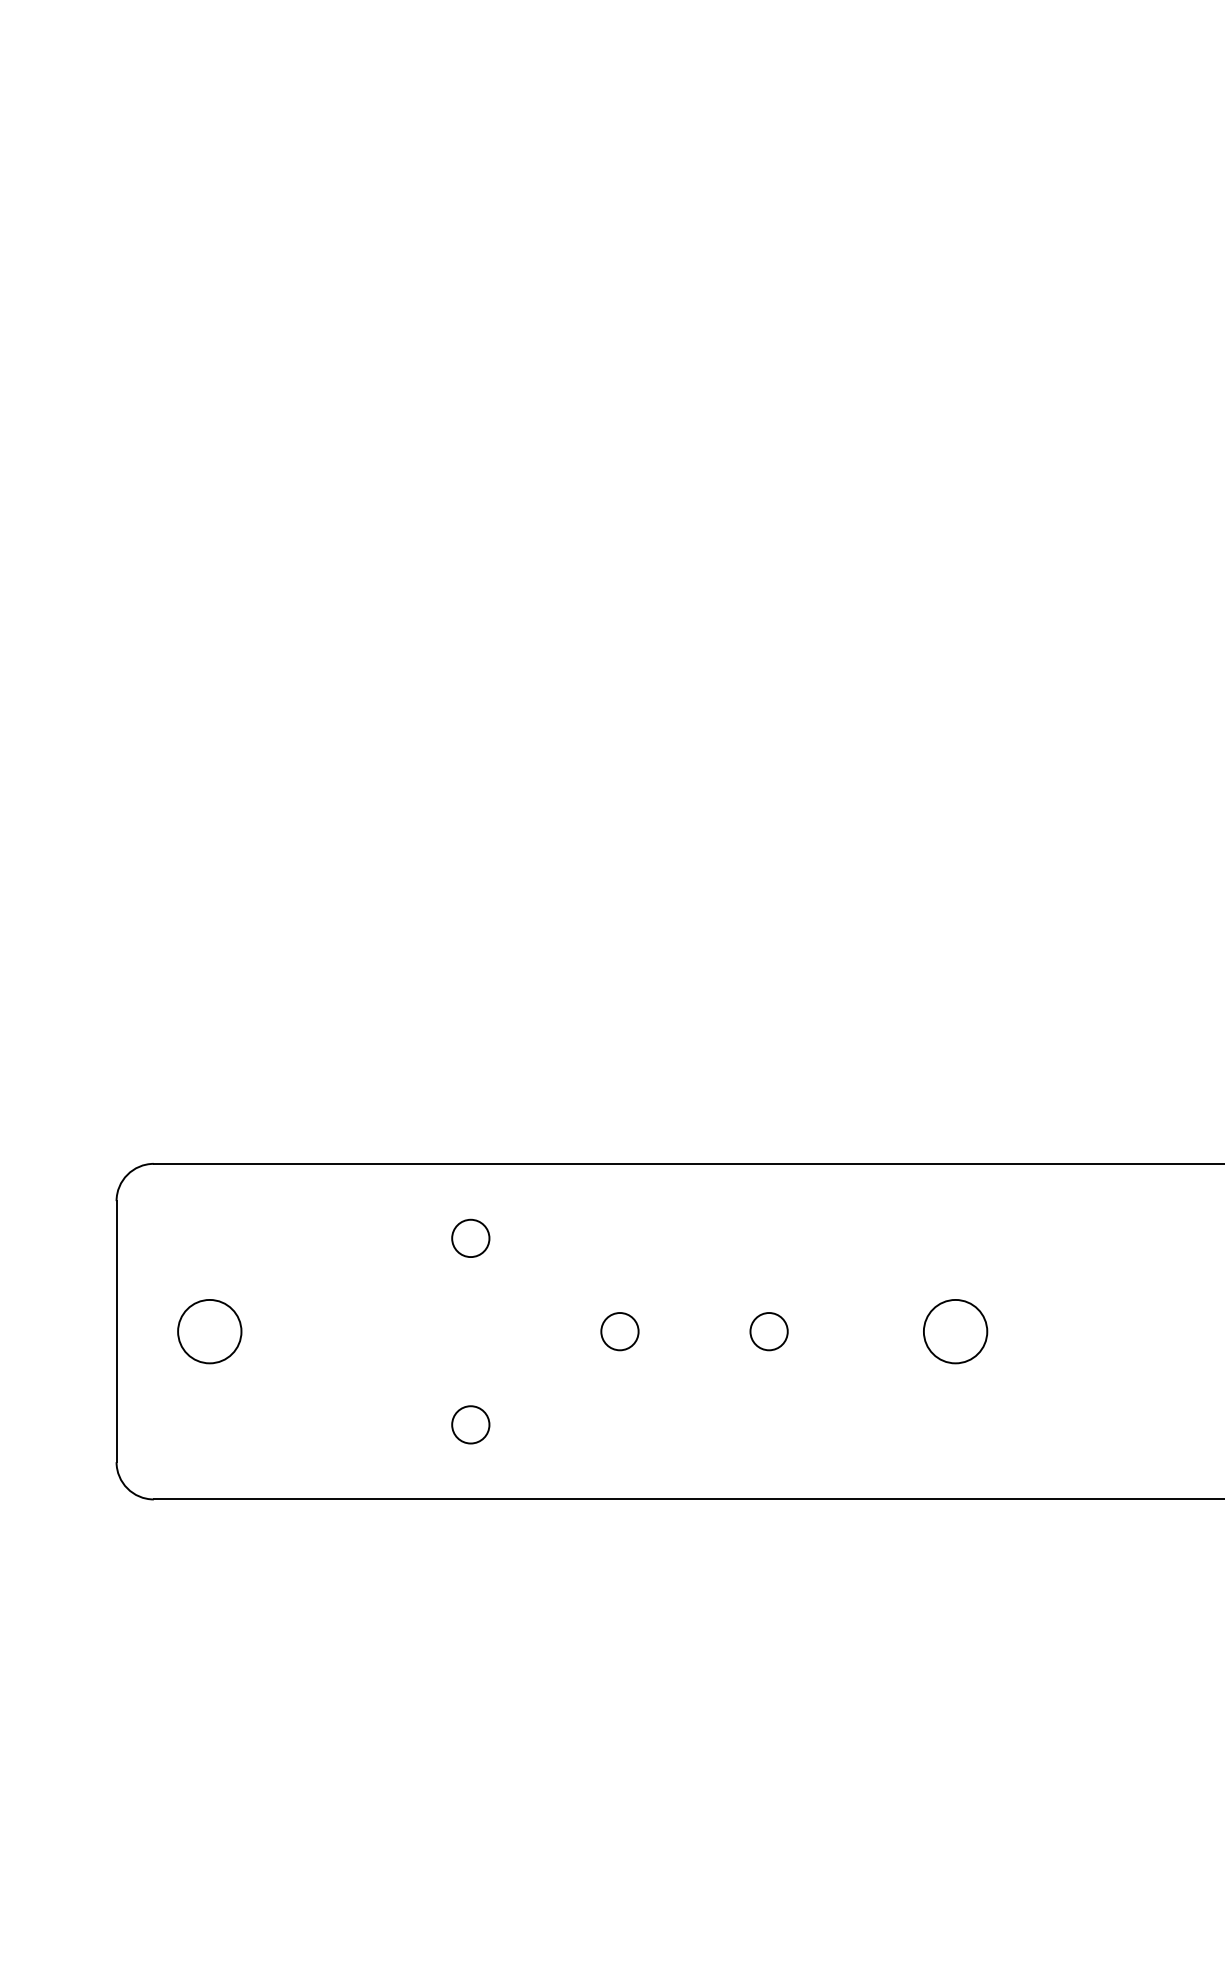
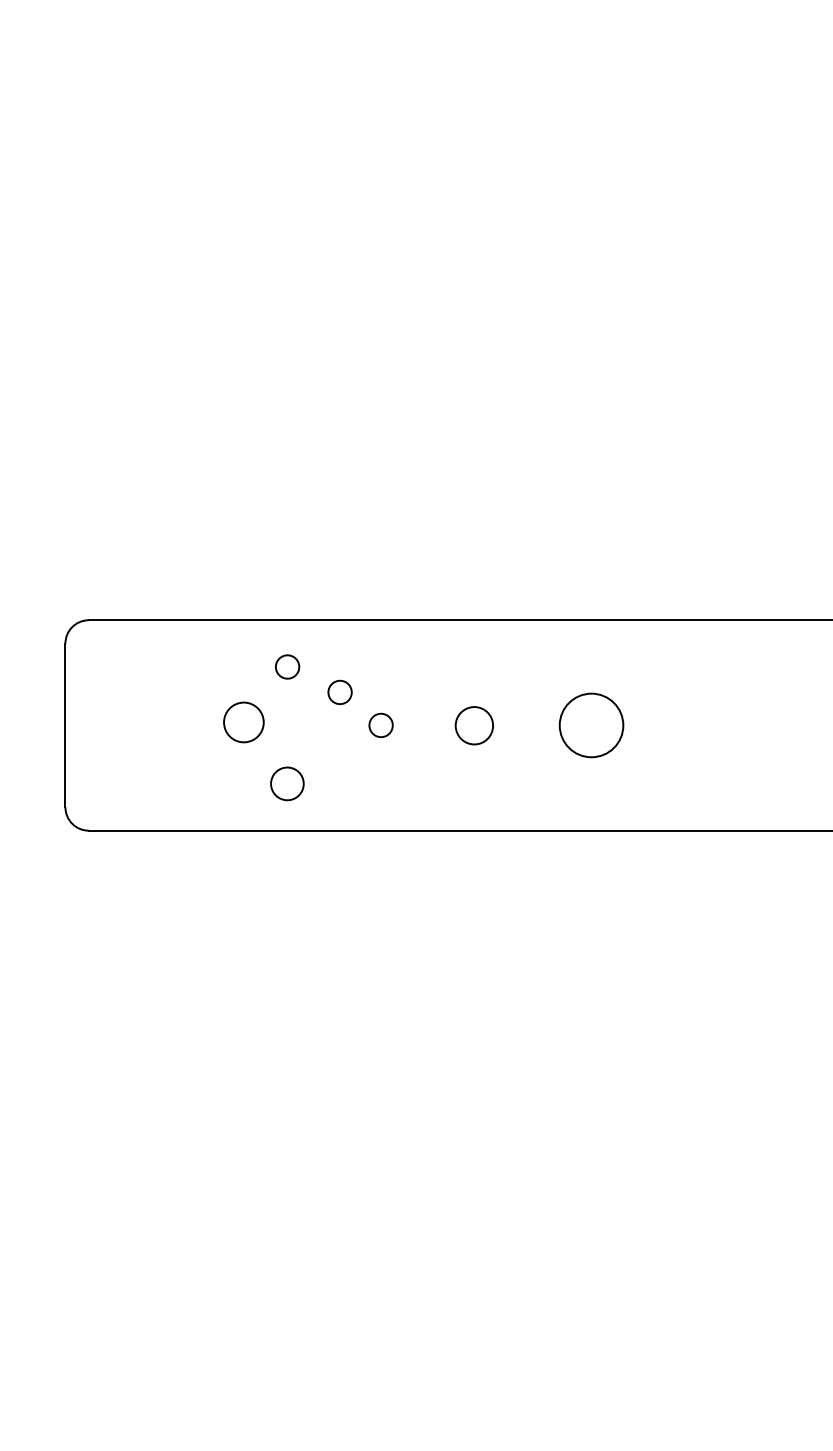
circle: (553, 1277) -> (339, 691), added
circle: (768, 1330) -> (474, 724), size x1.6
circle: (209, 1331) -> (243, 722), moved
circle: (955, 1331) -> (591, 725), size x1.6
circle: (470, 1424) -> (287, 783), size x1.4

